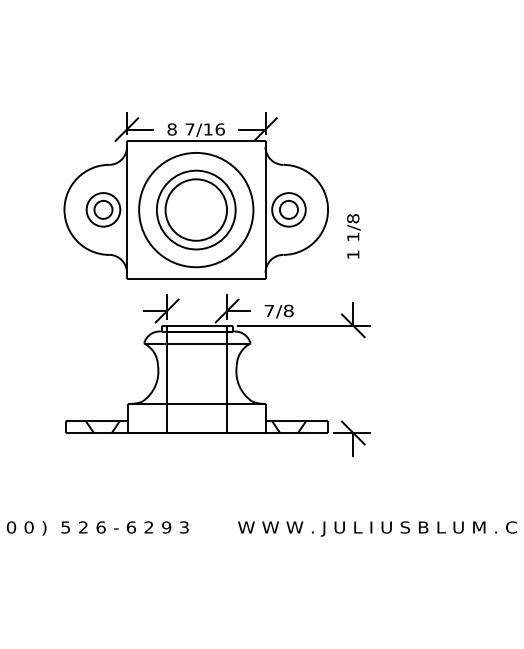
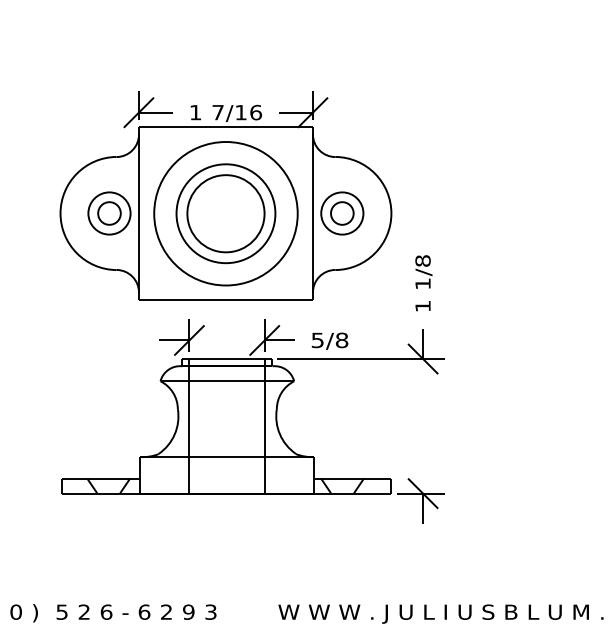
text: (171, 129) -> (194, 112), 8 -> 1
text: (353, 236) -> (423, 283), moved
text: (268, 311) -> (316, 341), 7/8 -> 5/8

